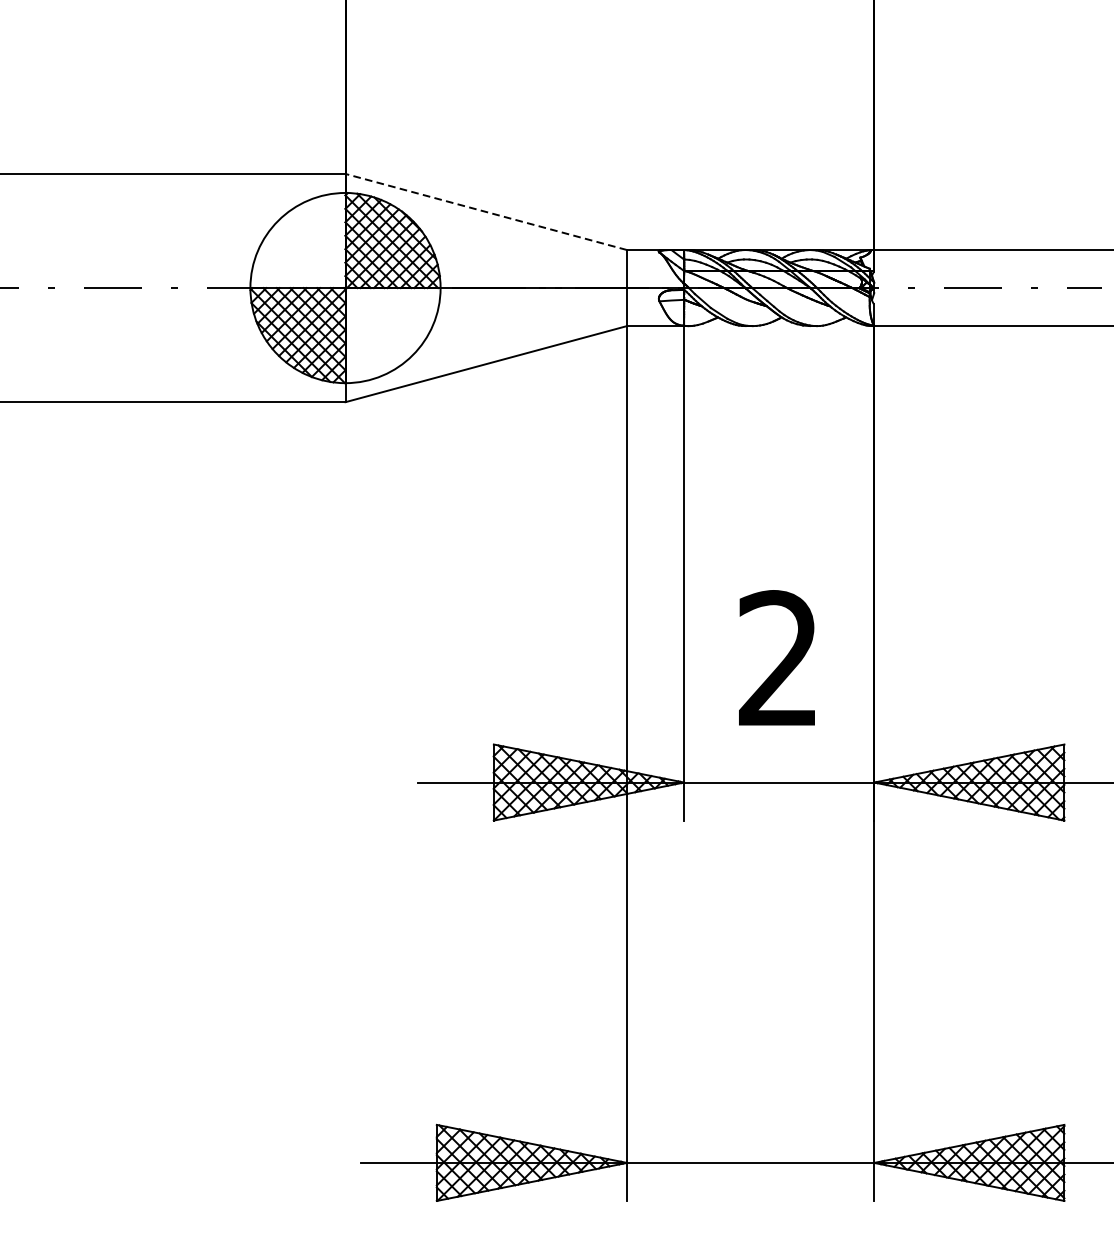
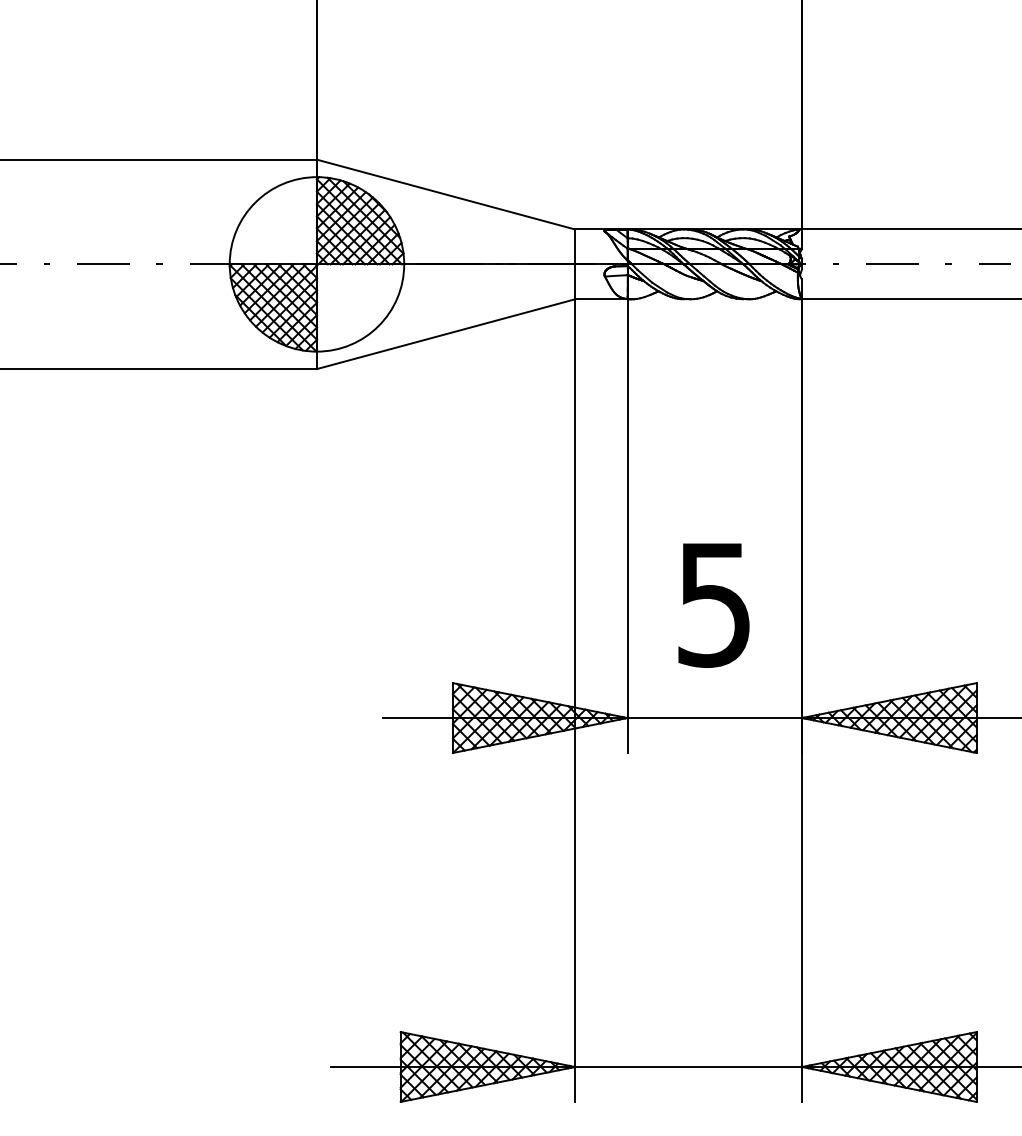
line: (486, 211) -> (446, 194), dashed -> solid
text: (777, 658) -> (713, 604), 2 -> 5

